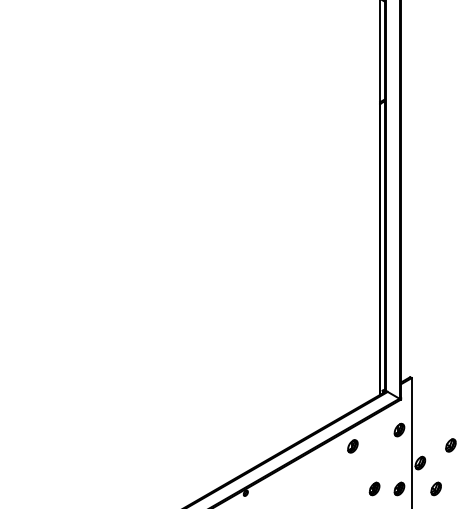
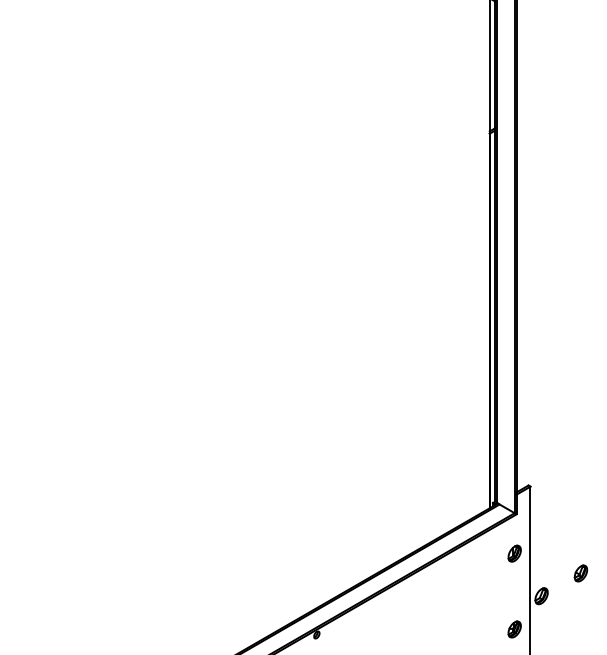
part: (352, 446) -> (454, 574), removed
part: (374, 489) -> (482, 629), removed
part: (435, 489) -> (561, 629), removed

